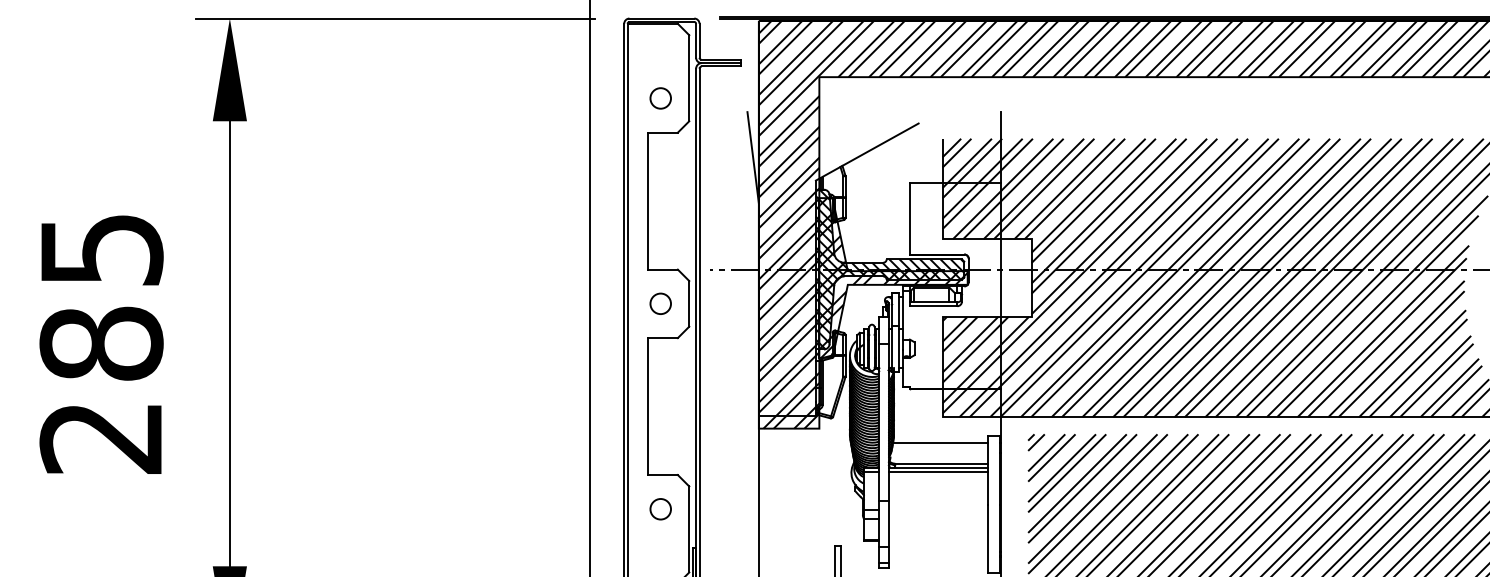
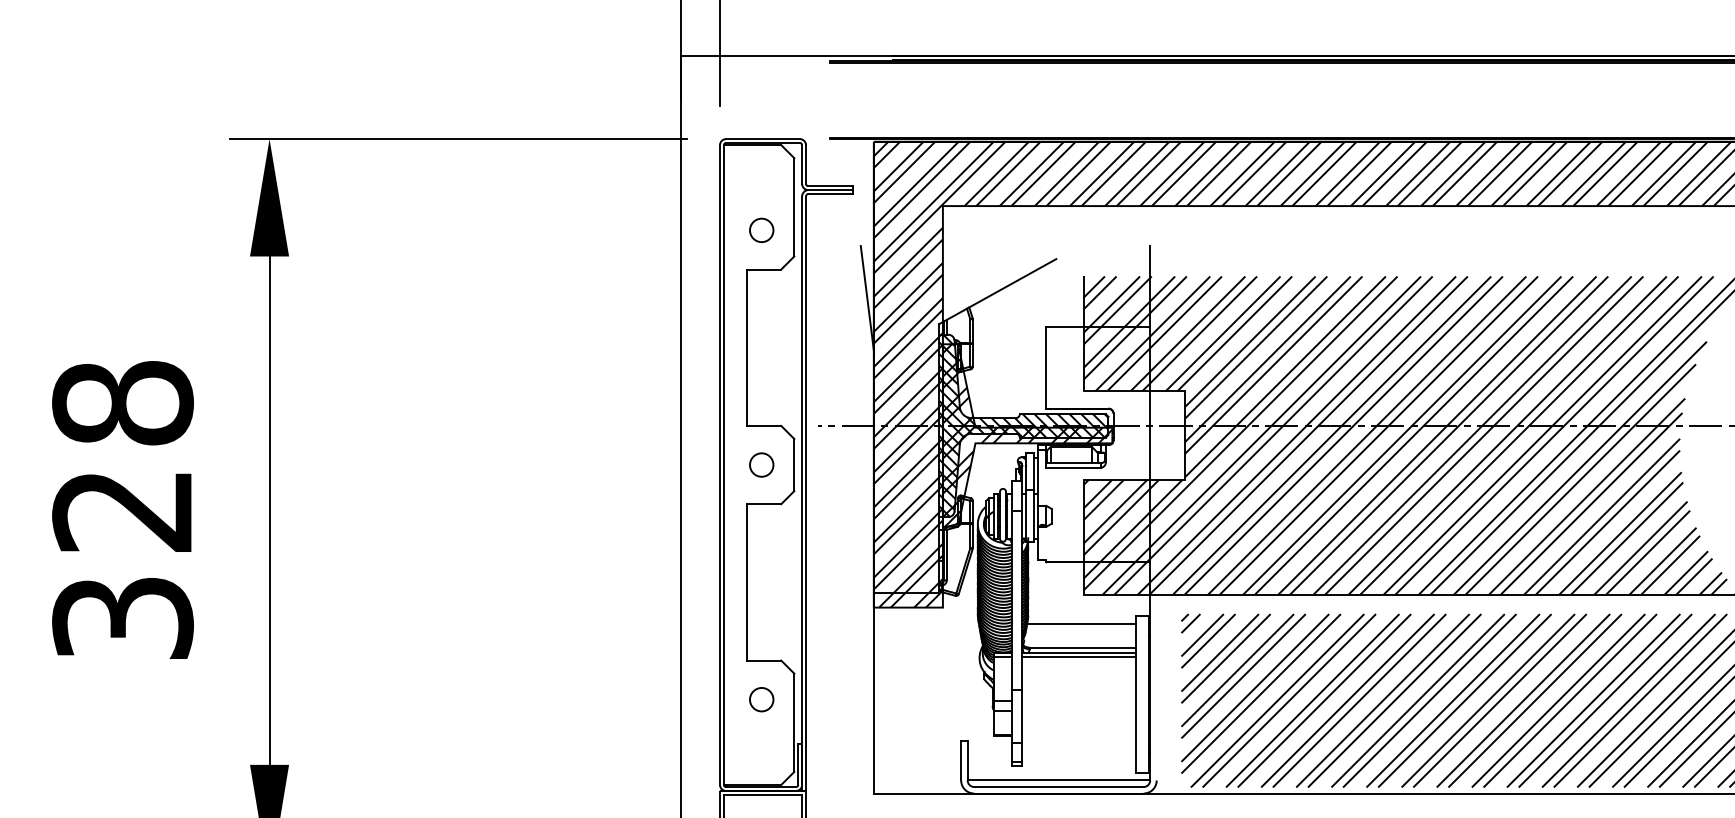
text: (101, 343) -> (122, 510), 285 -> 328

